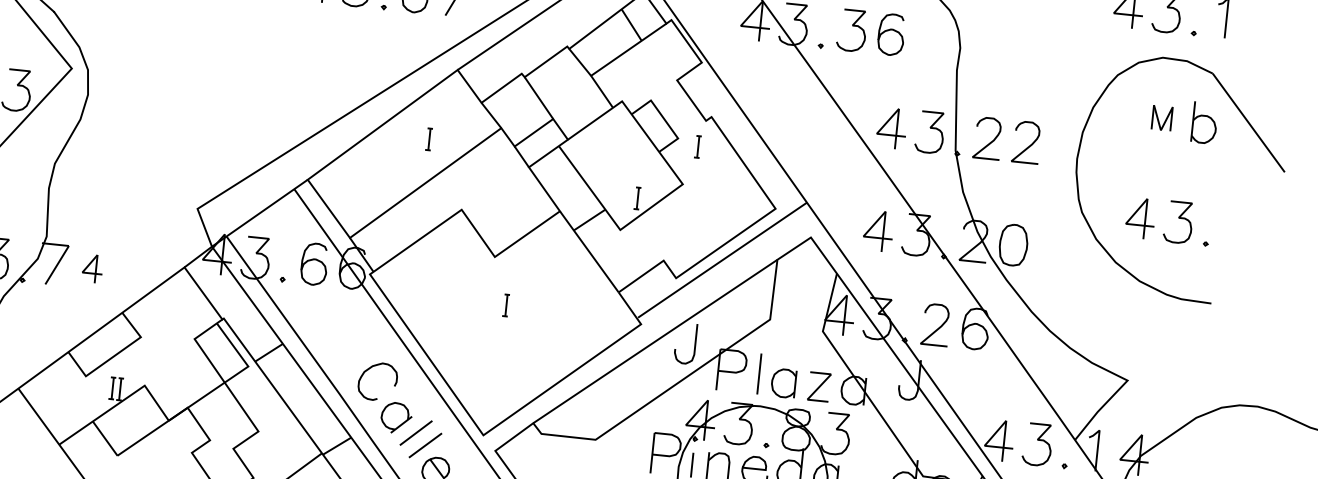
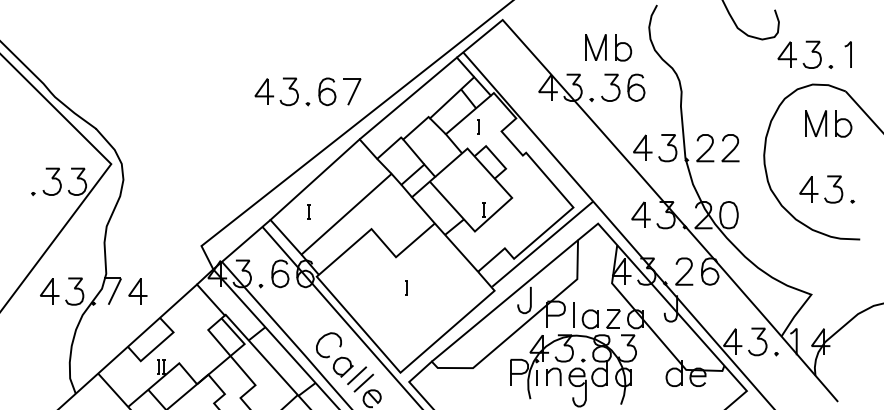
part: (1162, 118) -> (816, 123), size x1.67
line: (428, 138) -> (308, 211), moved
line: (698, 146) -> (478, 126), moved
part: (91, 268) -> (137, 291), size x1.43

